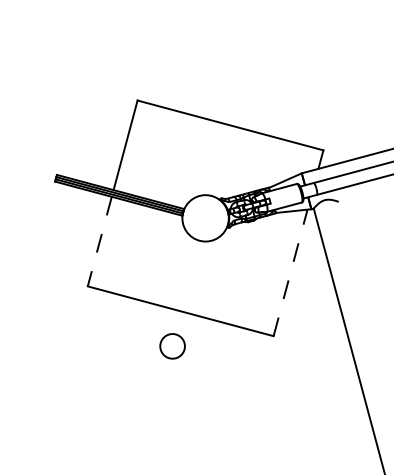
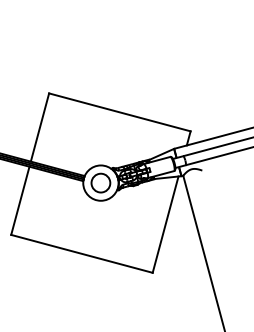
line: (99, 242) -> (20, 201), dashed -> solid
line: (290, 272) -> (165, 224), dashed -> solid
circle: (172, 346) -> (100, 183), moved

